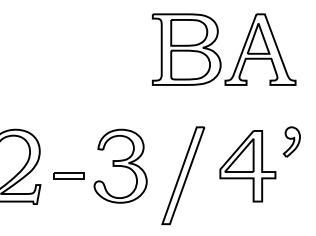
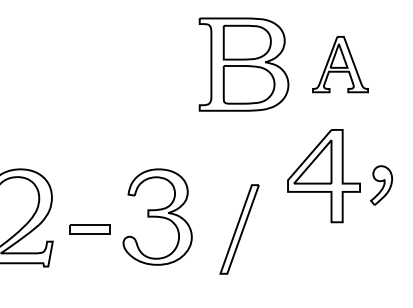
part: (260, 49) -> (340, 64), size x0.6
part: (247, 166) -> (323, 176), moved
part: (183, 175) -> (239, 229), size x0.7

